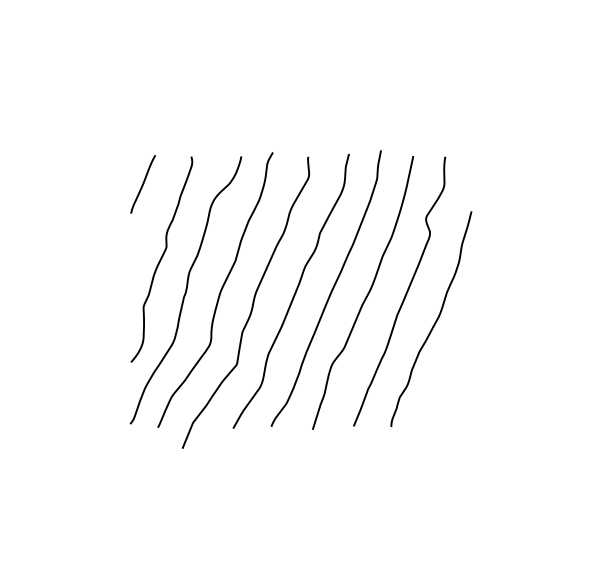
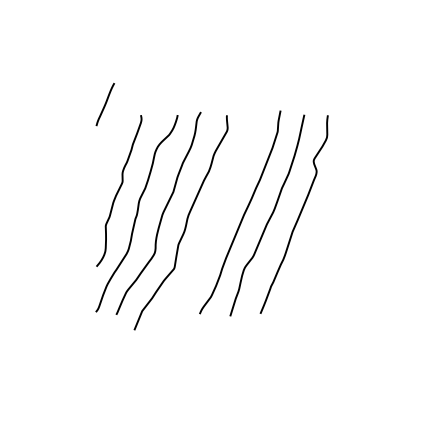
line: (141, 184) -> (104, 104), moved
curve: (294, 292) -> (216, 215), removed
curve: (435, 320) -> (320, 235), removed

